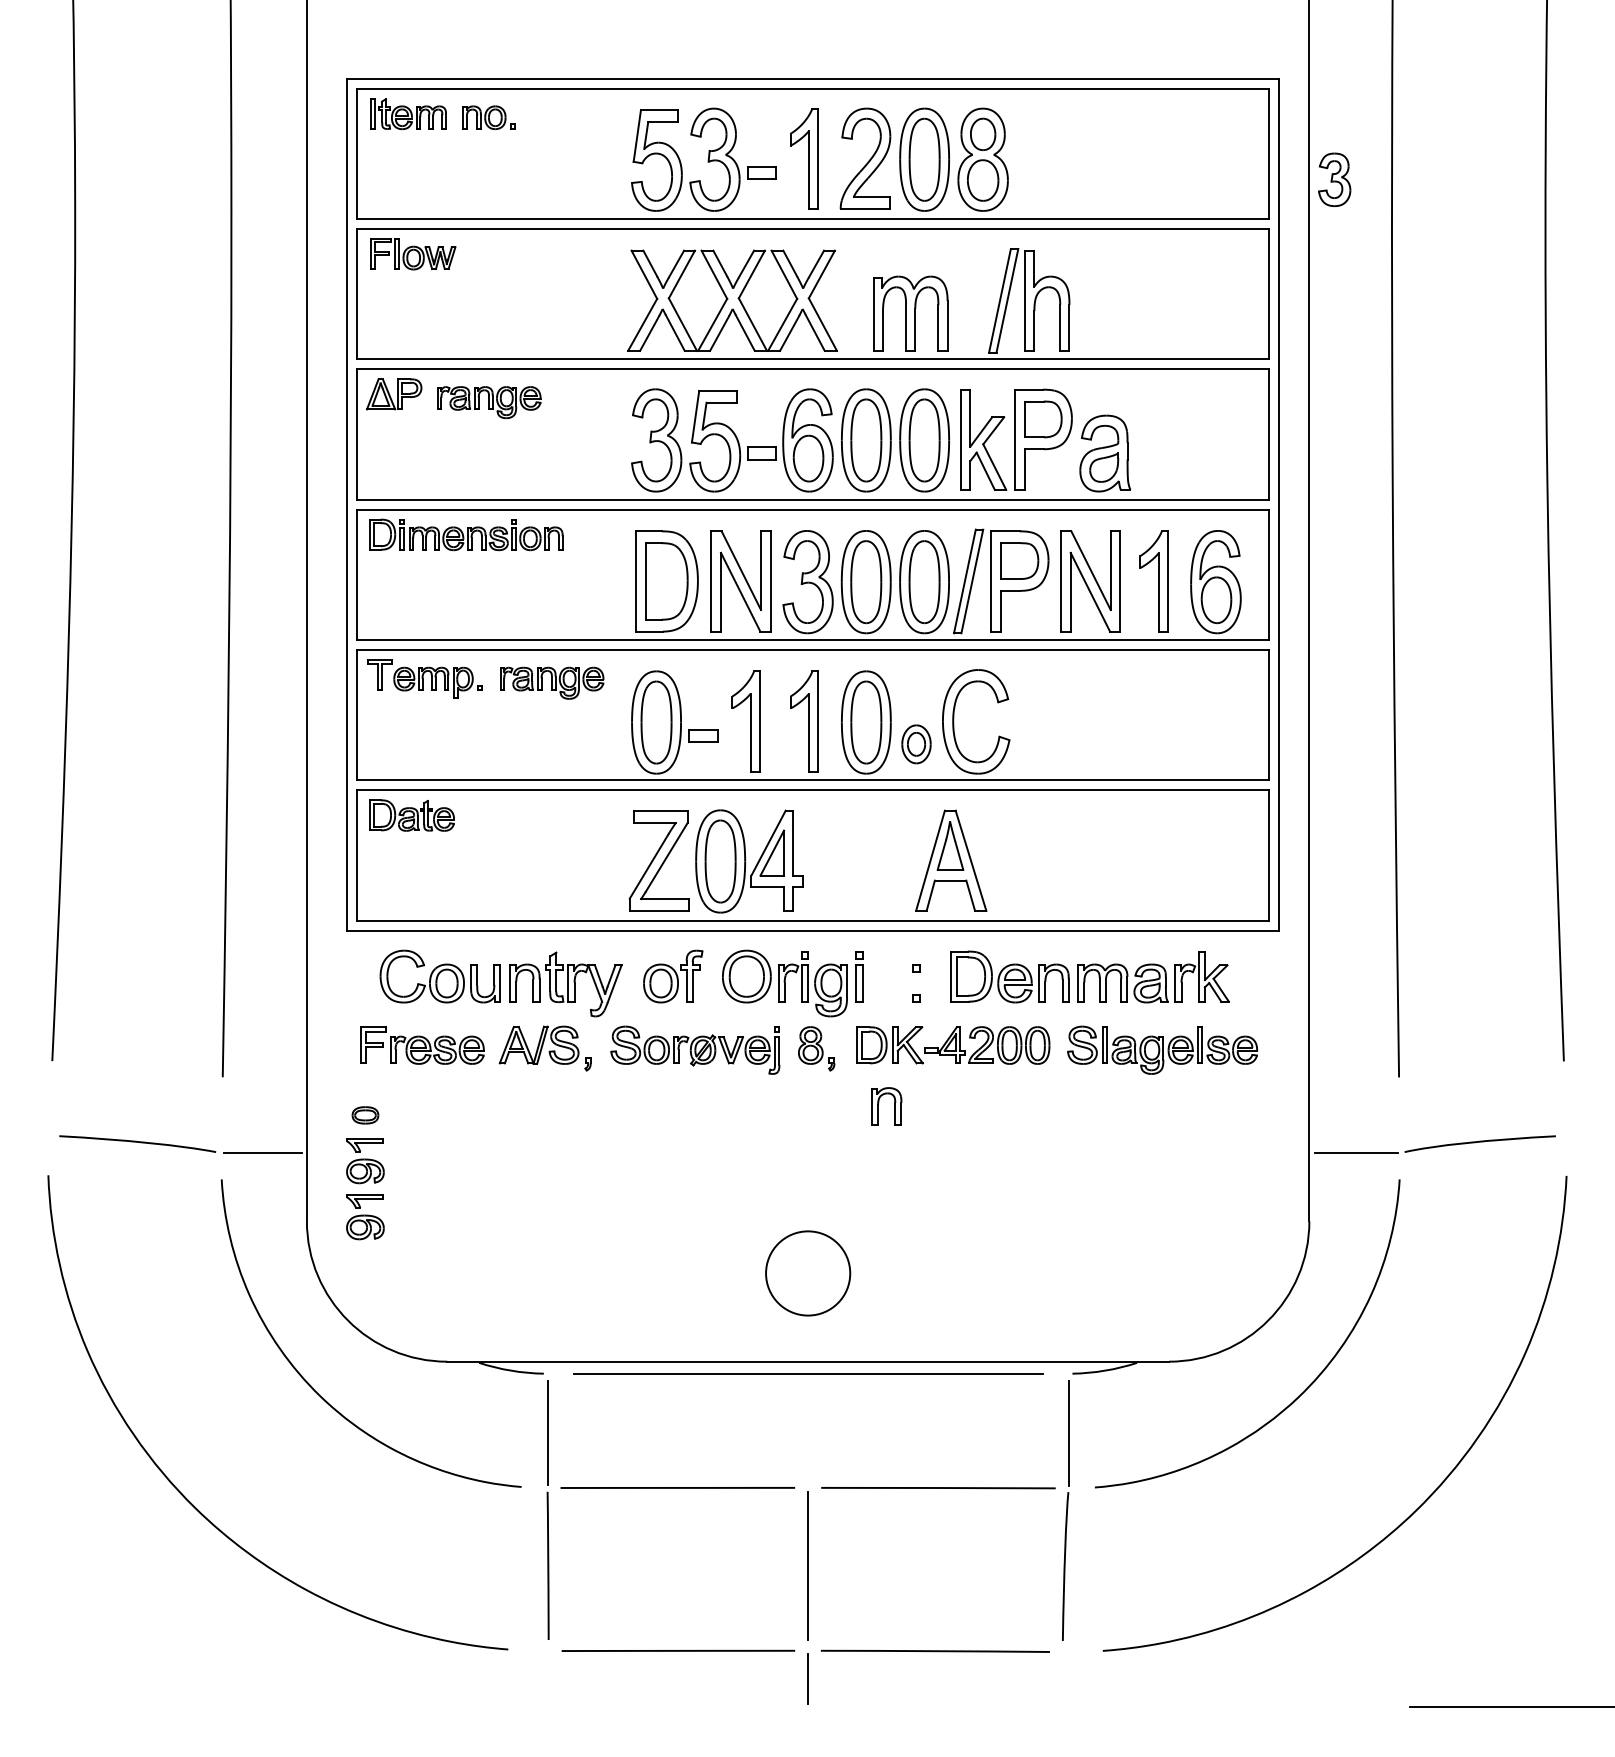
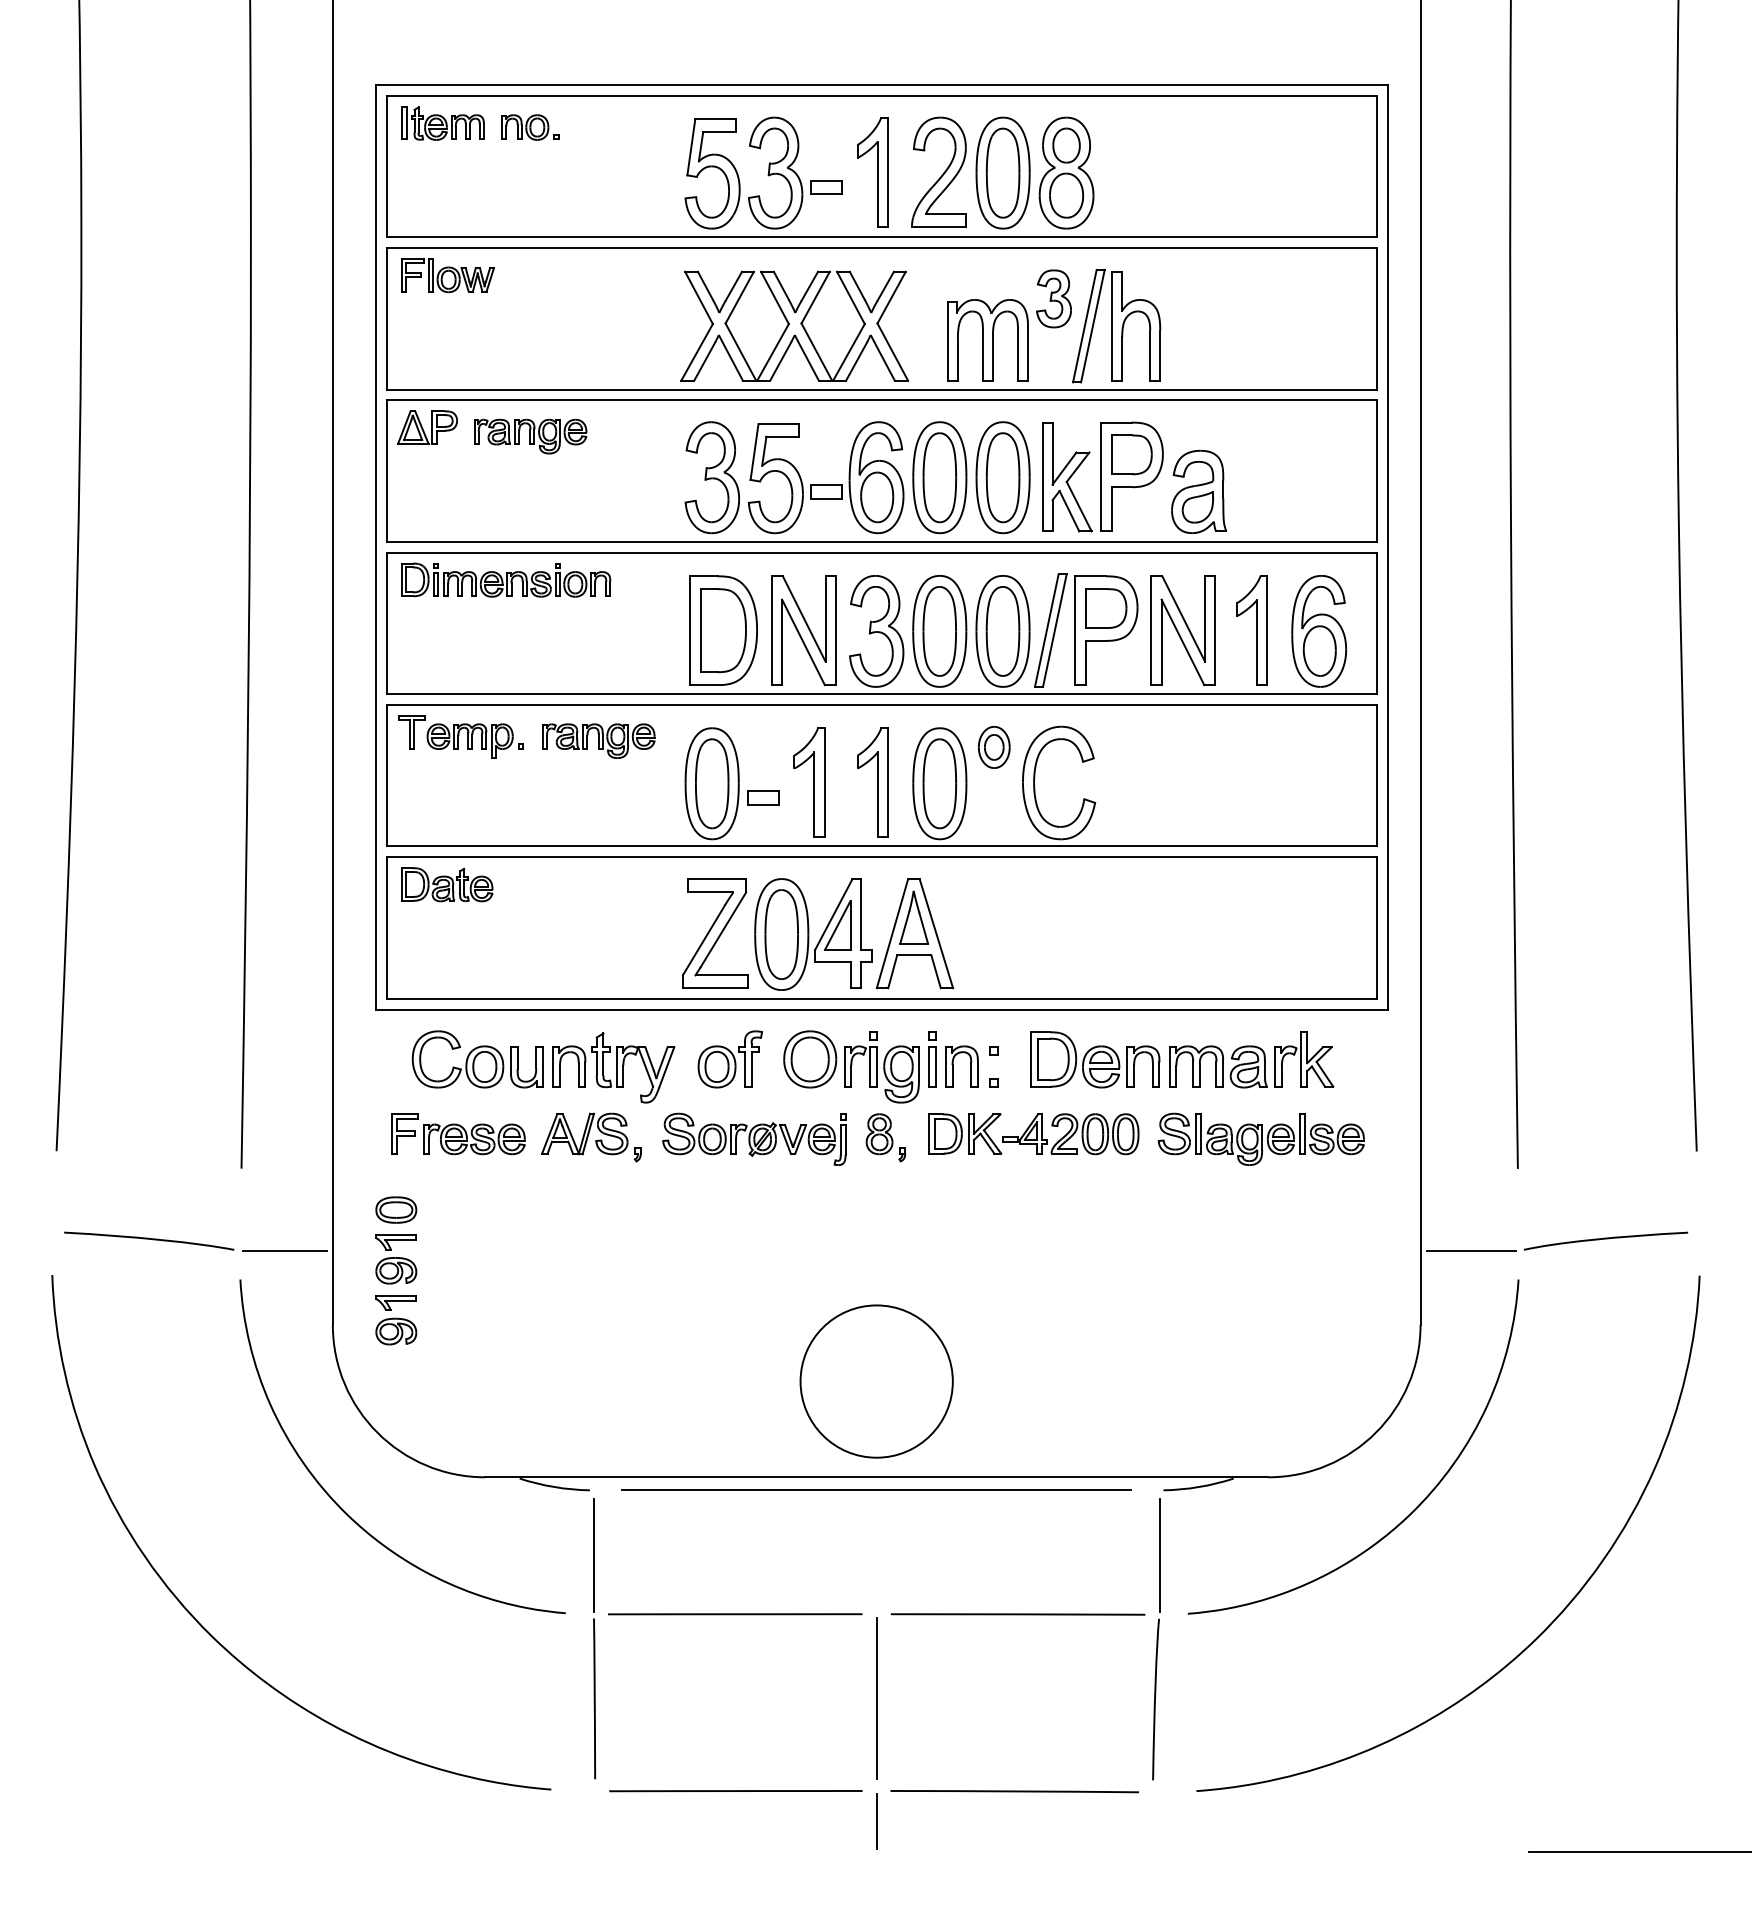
part: (1334, 179) -> (1053, 298), moved
part: (916, 744) -> (994, 747), moved
part: (950, 860) -> (914, 933), moved
part: (878, 1106) -> (953, 1066), moved
part: (365, 1114) -> (396, 1209), size x1.43
circle: (807, 1273) -> (876, 1381), size x1.67

